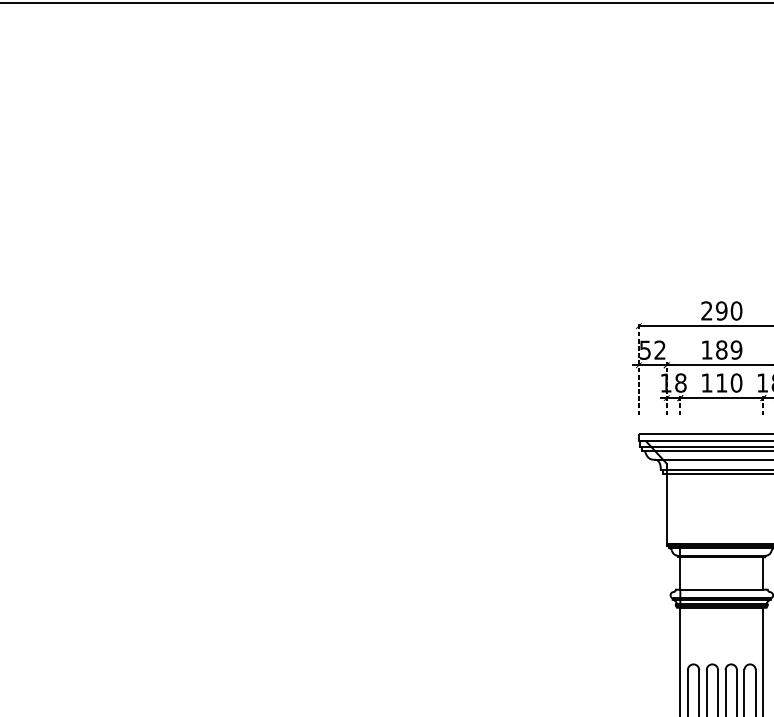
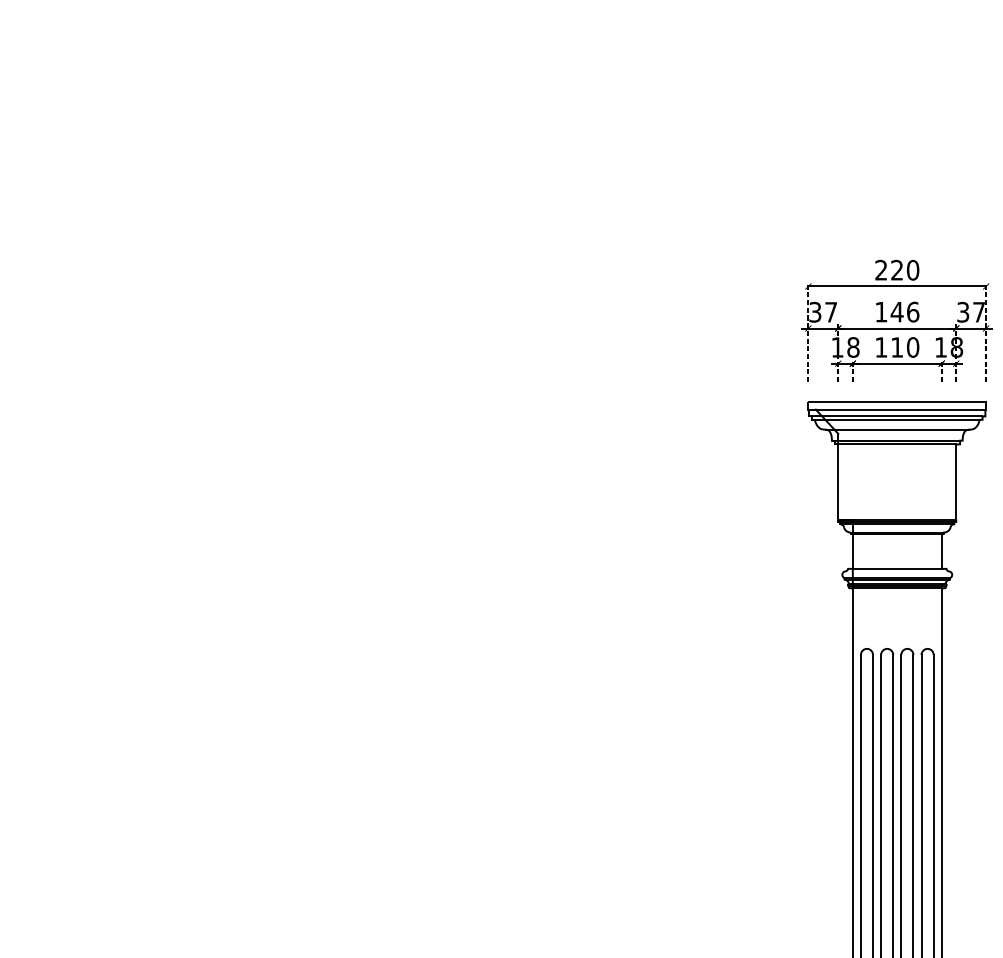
text: (722, 311) -> (897, 270), 290 -> 220
text: (652, 349) -> (823, 311), 52 -> 37
text: (728, 349) -> (904, 311), 189 -> 146

